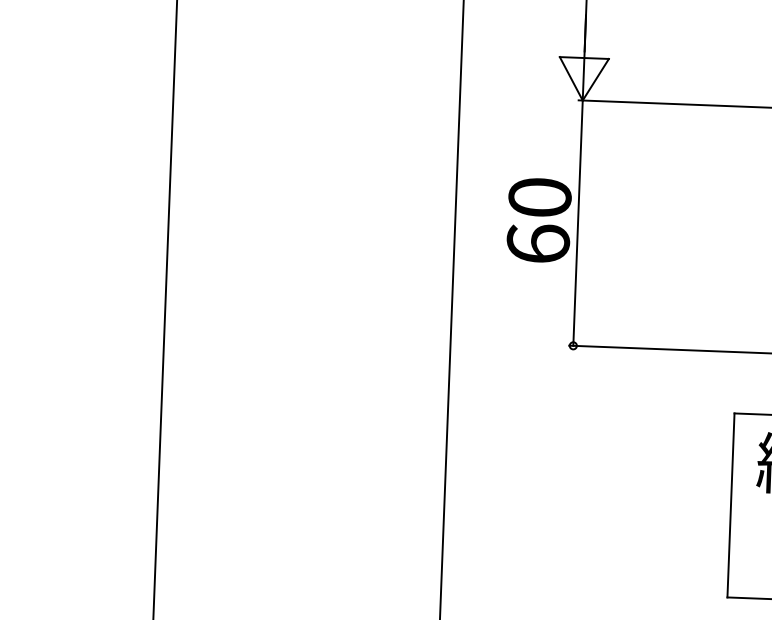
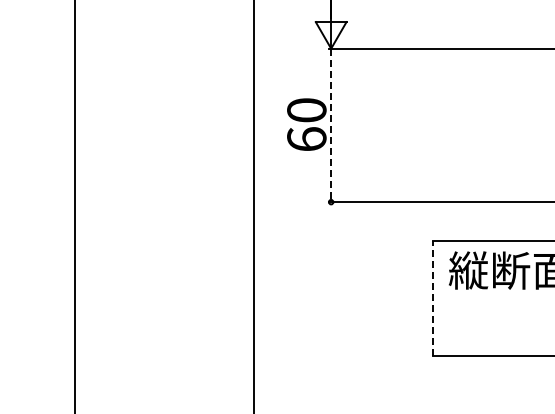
line: (578, 223) -> (331, 125), solid -> dashed
line: (730, 506) -> (433, 298), solid -> dashed

